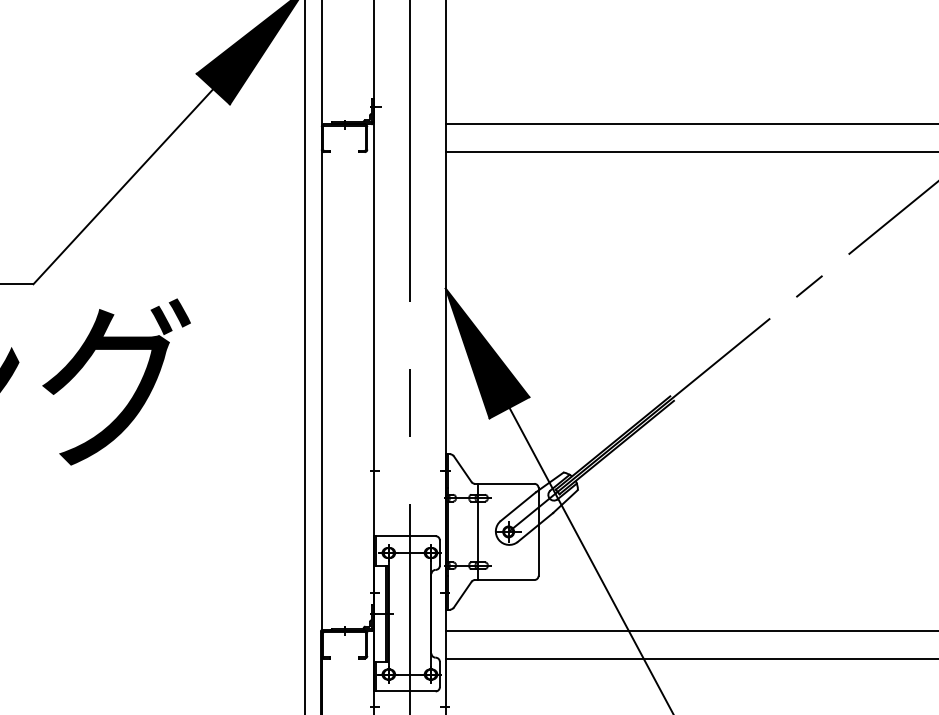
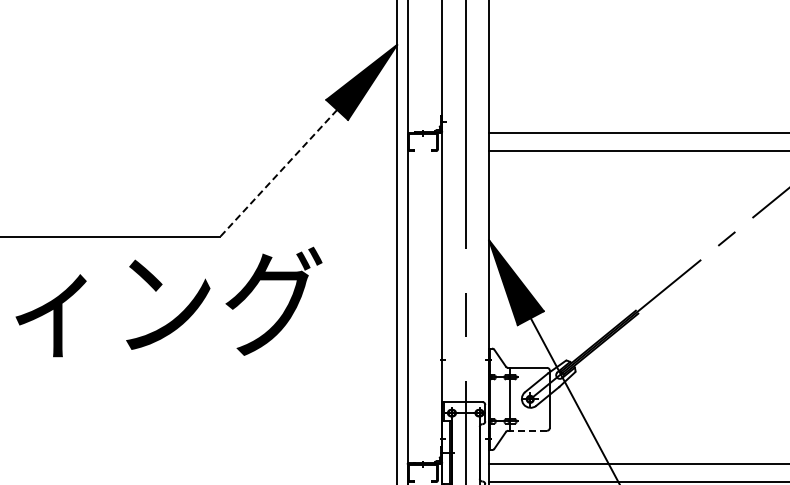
line: (123, 186) -> (278, 173), solid -> dashed
line: (504, 579) -> (527, 430), solid -> dashed

